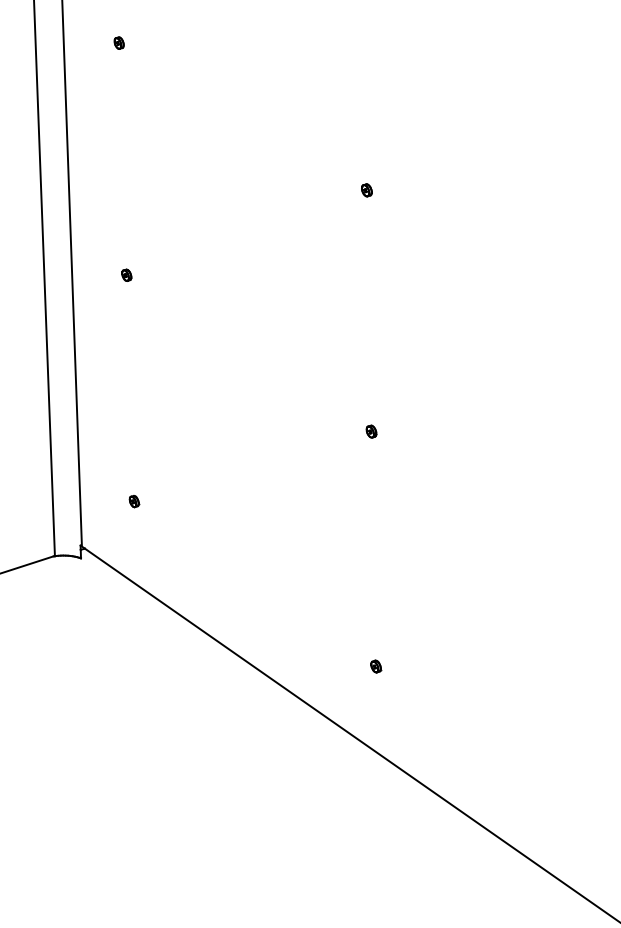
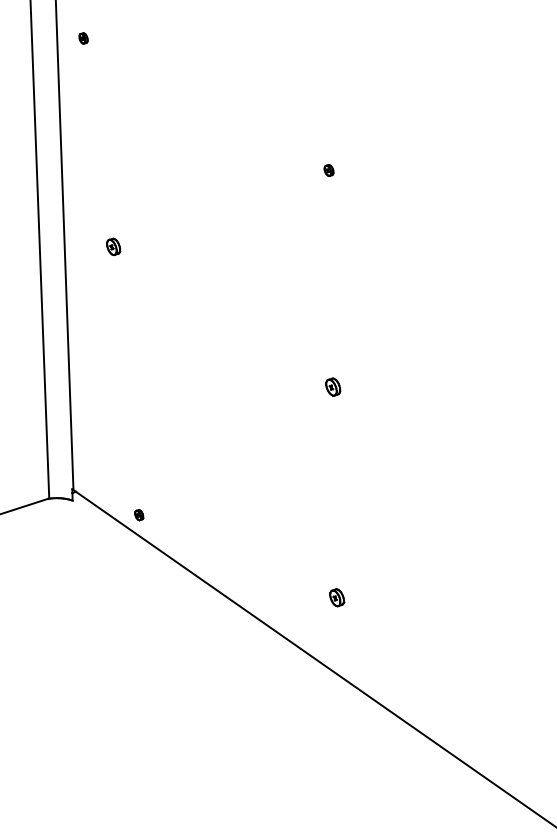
part: (118, 42) -> (82, 37), moved
part: (126, 274) -> (113, 246), size x1.6
part: (371, 431) -> (333, 386), size x1.6
part: (134, 501) -> (139, 515), moved
part: (376, 666) -> (337, 597), size x1.6

